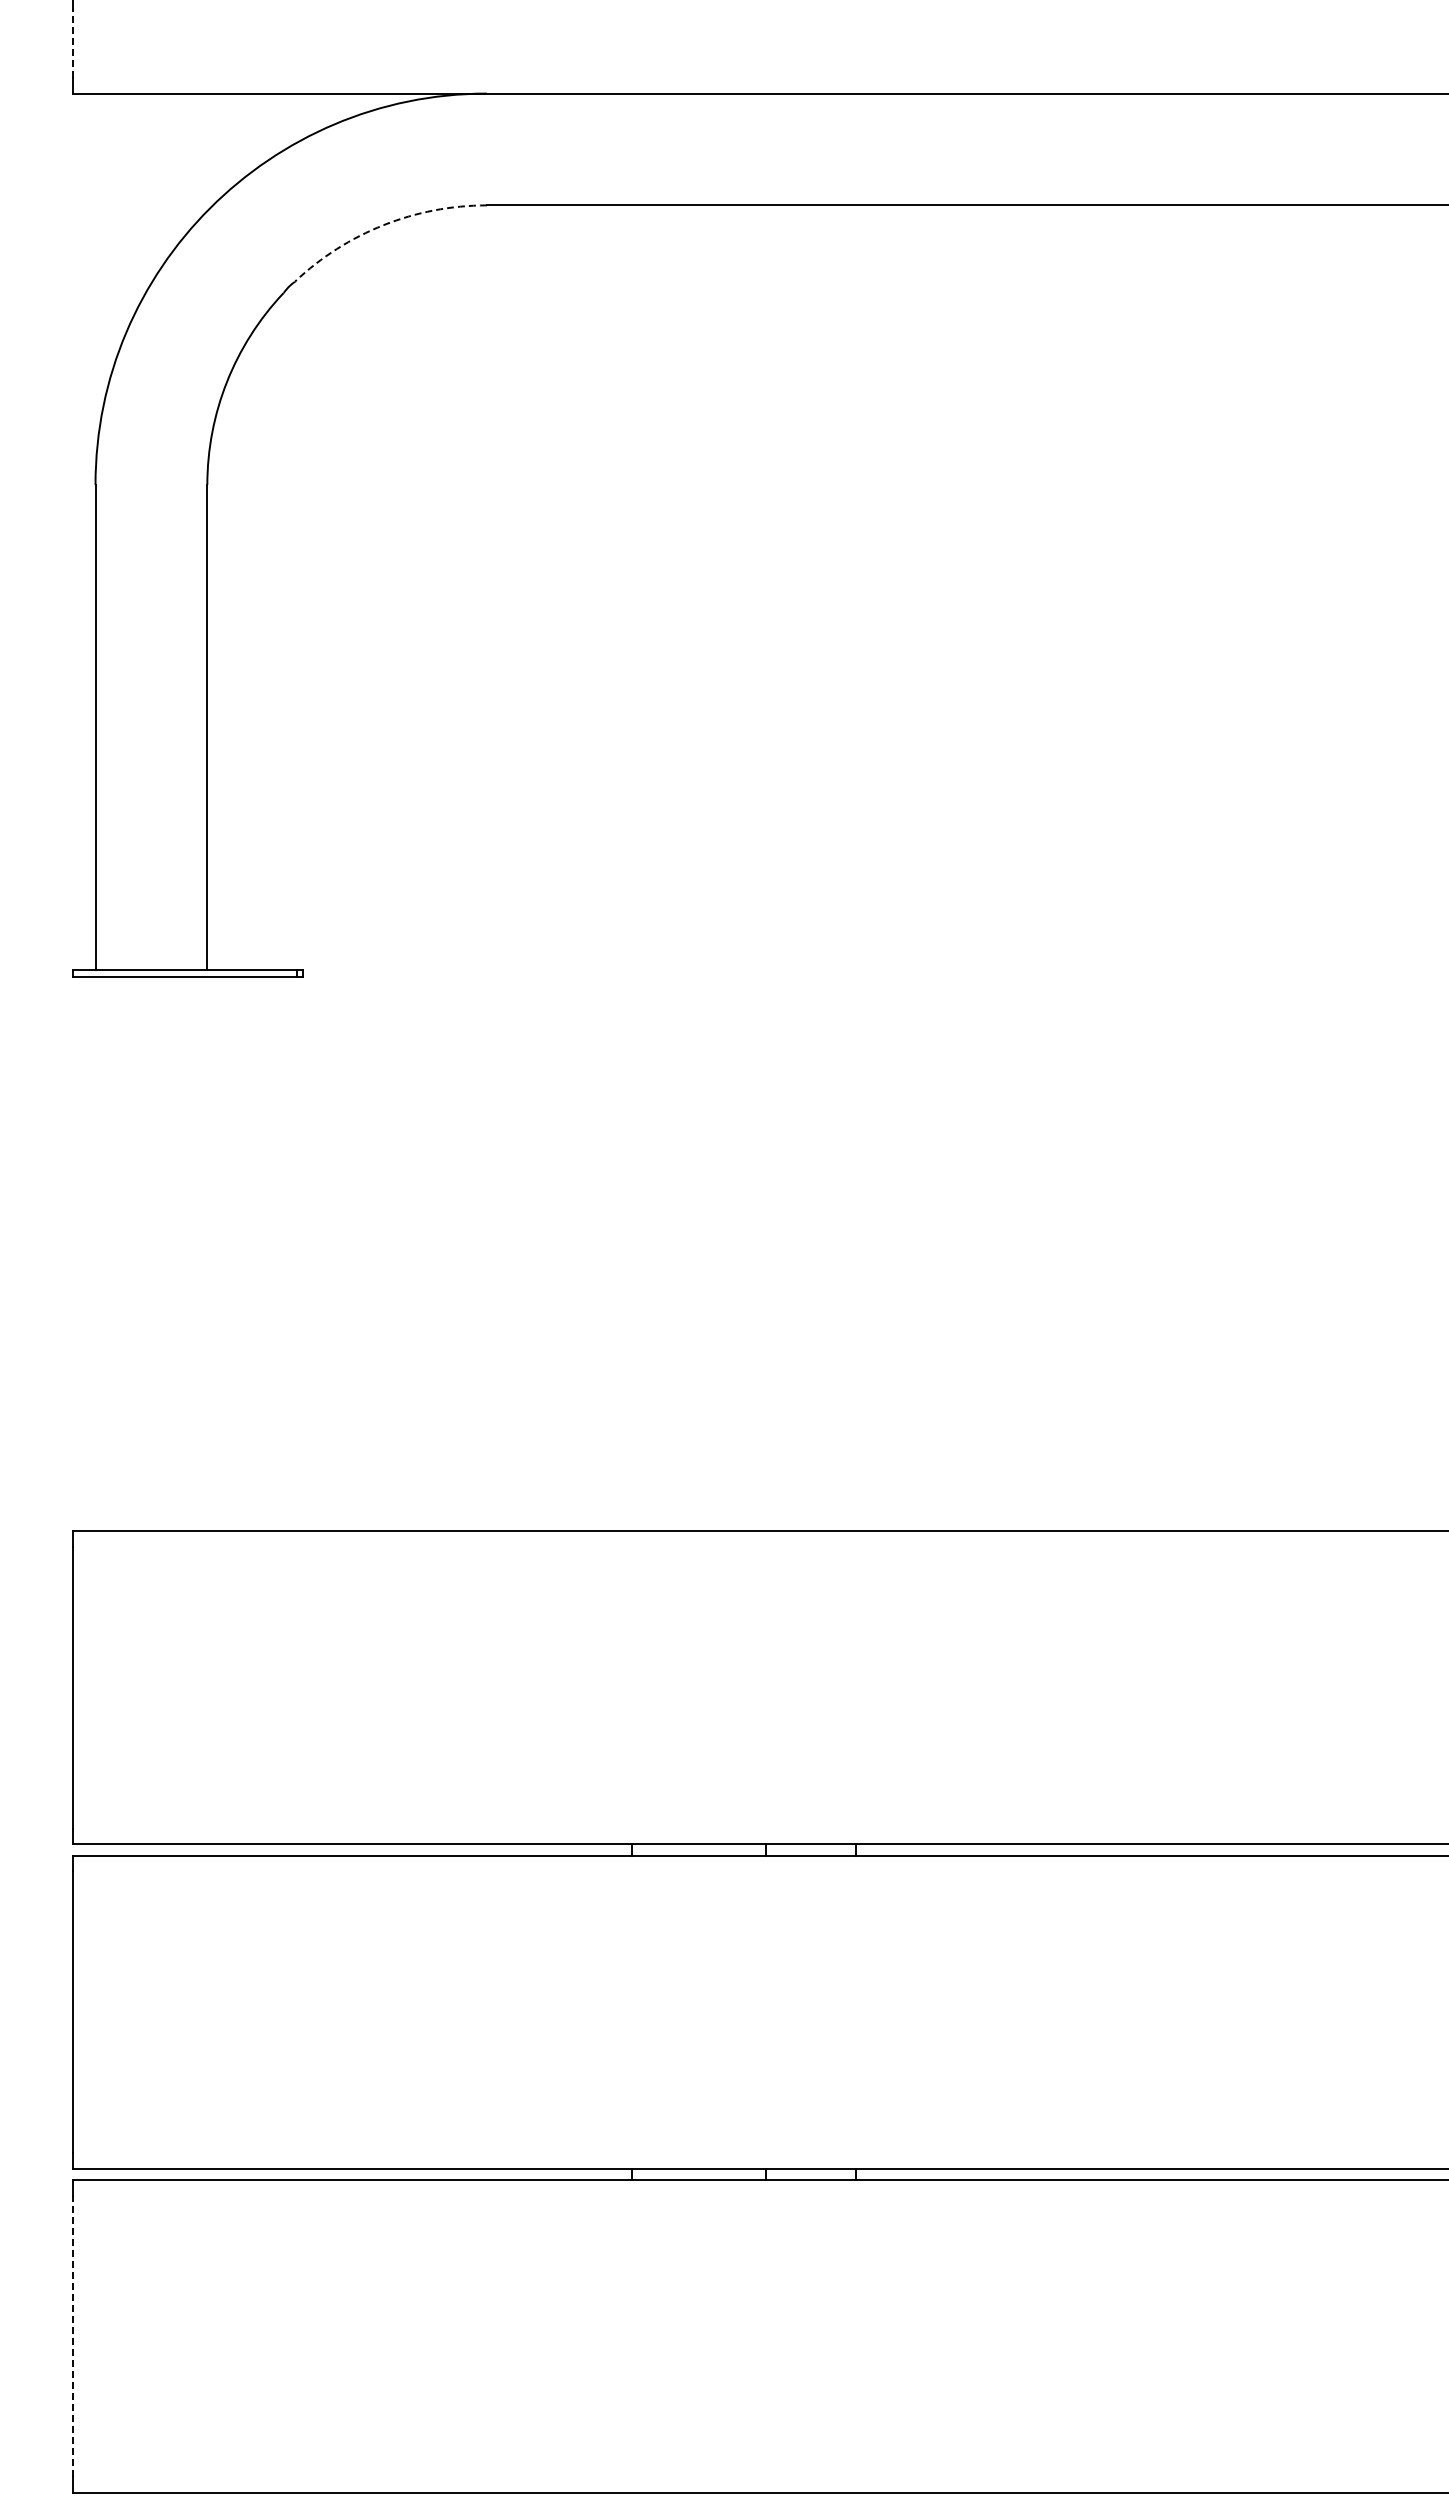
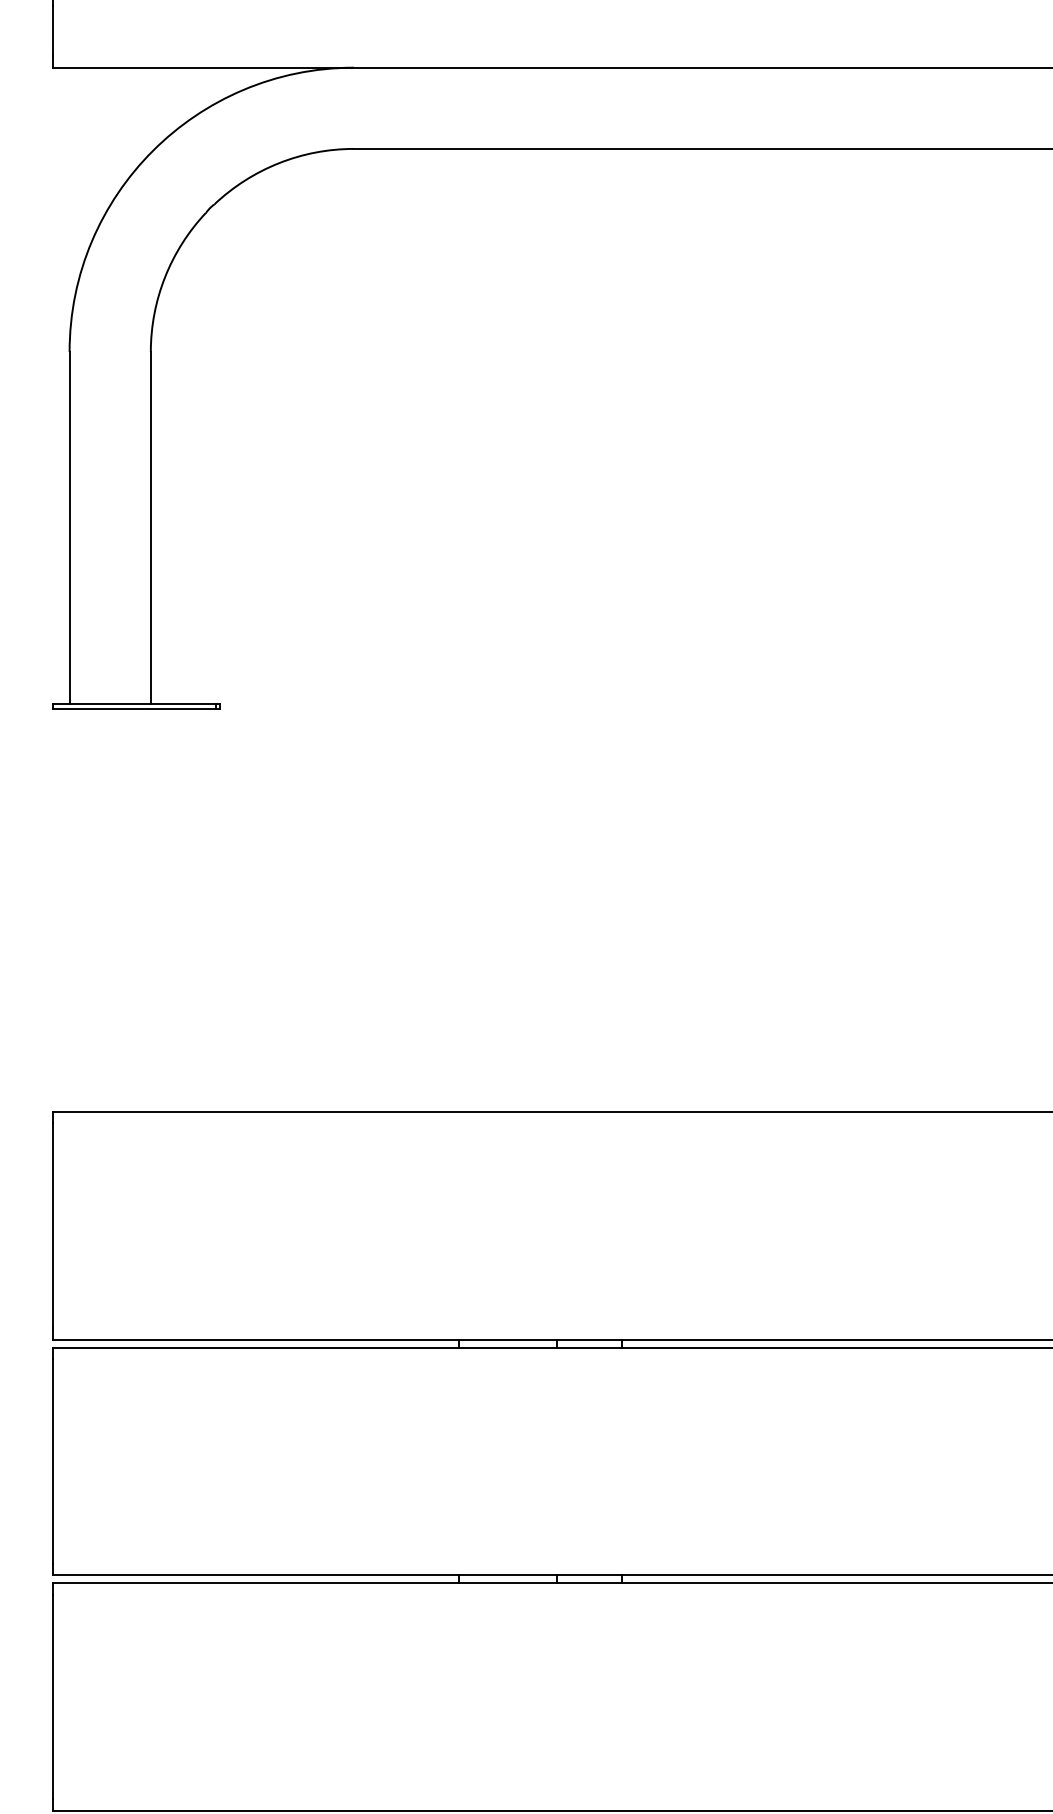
line: (73, 43) -> (53, 31), dashed -> solid
arc: (383, 225) -> (278, 163), dashed -> solid
line: (73, 2336) -> (53, 1696), dashed -> solid

